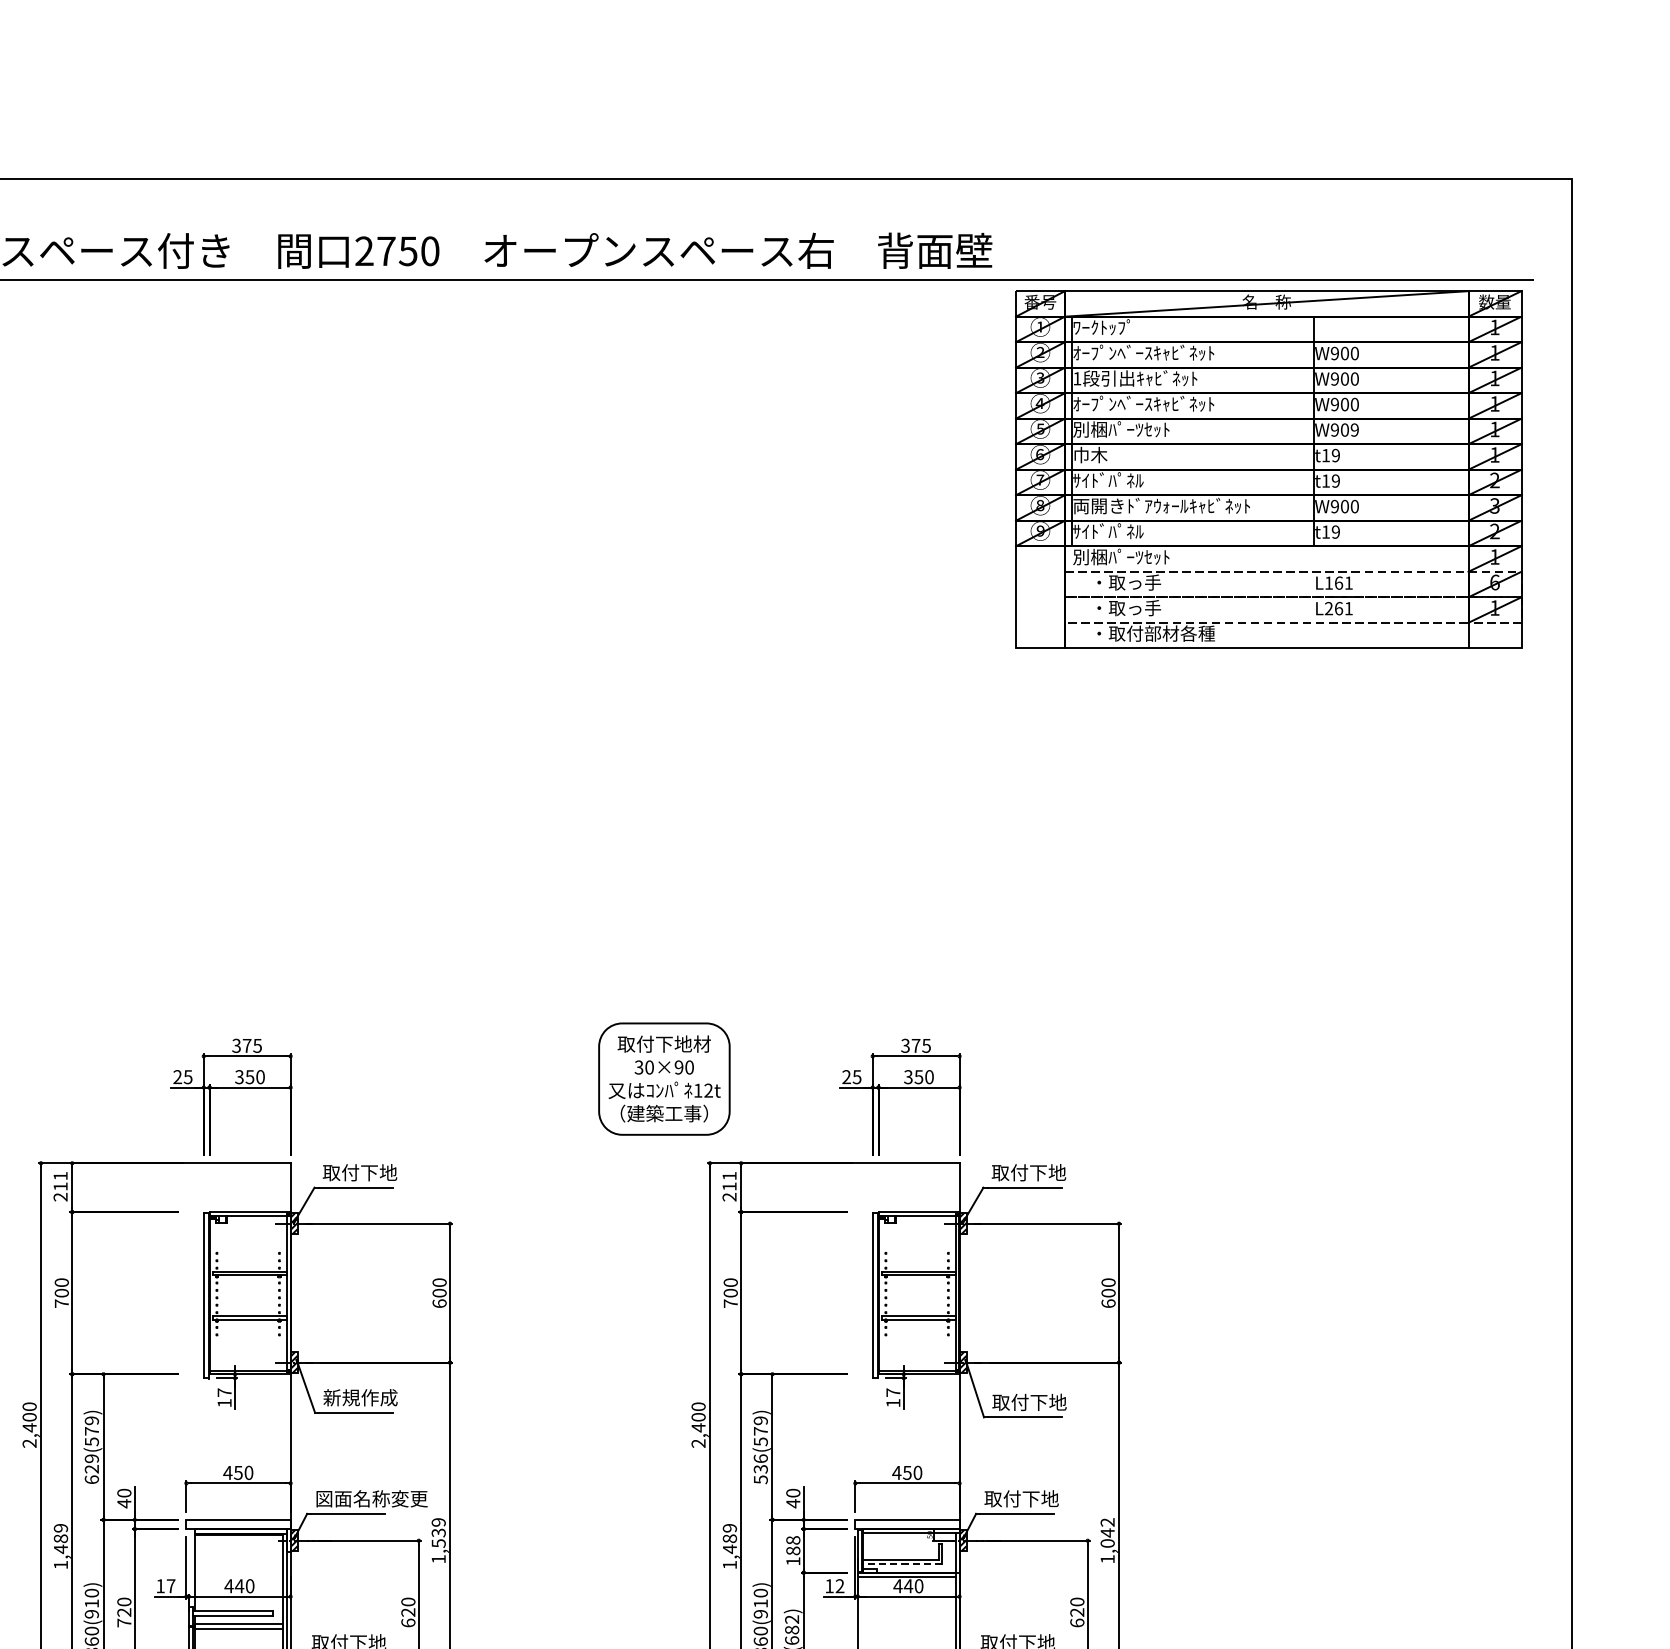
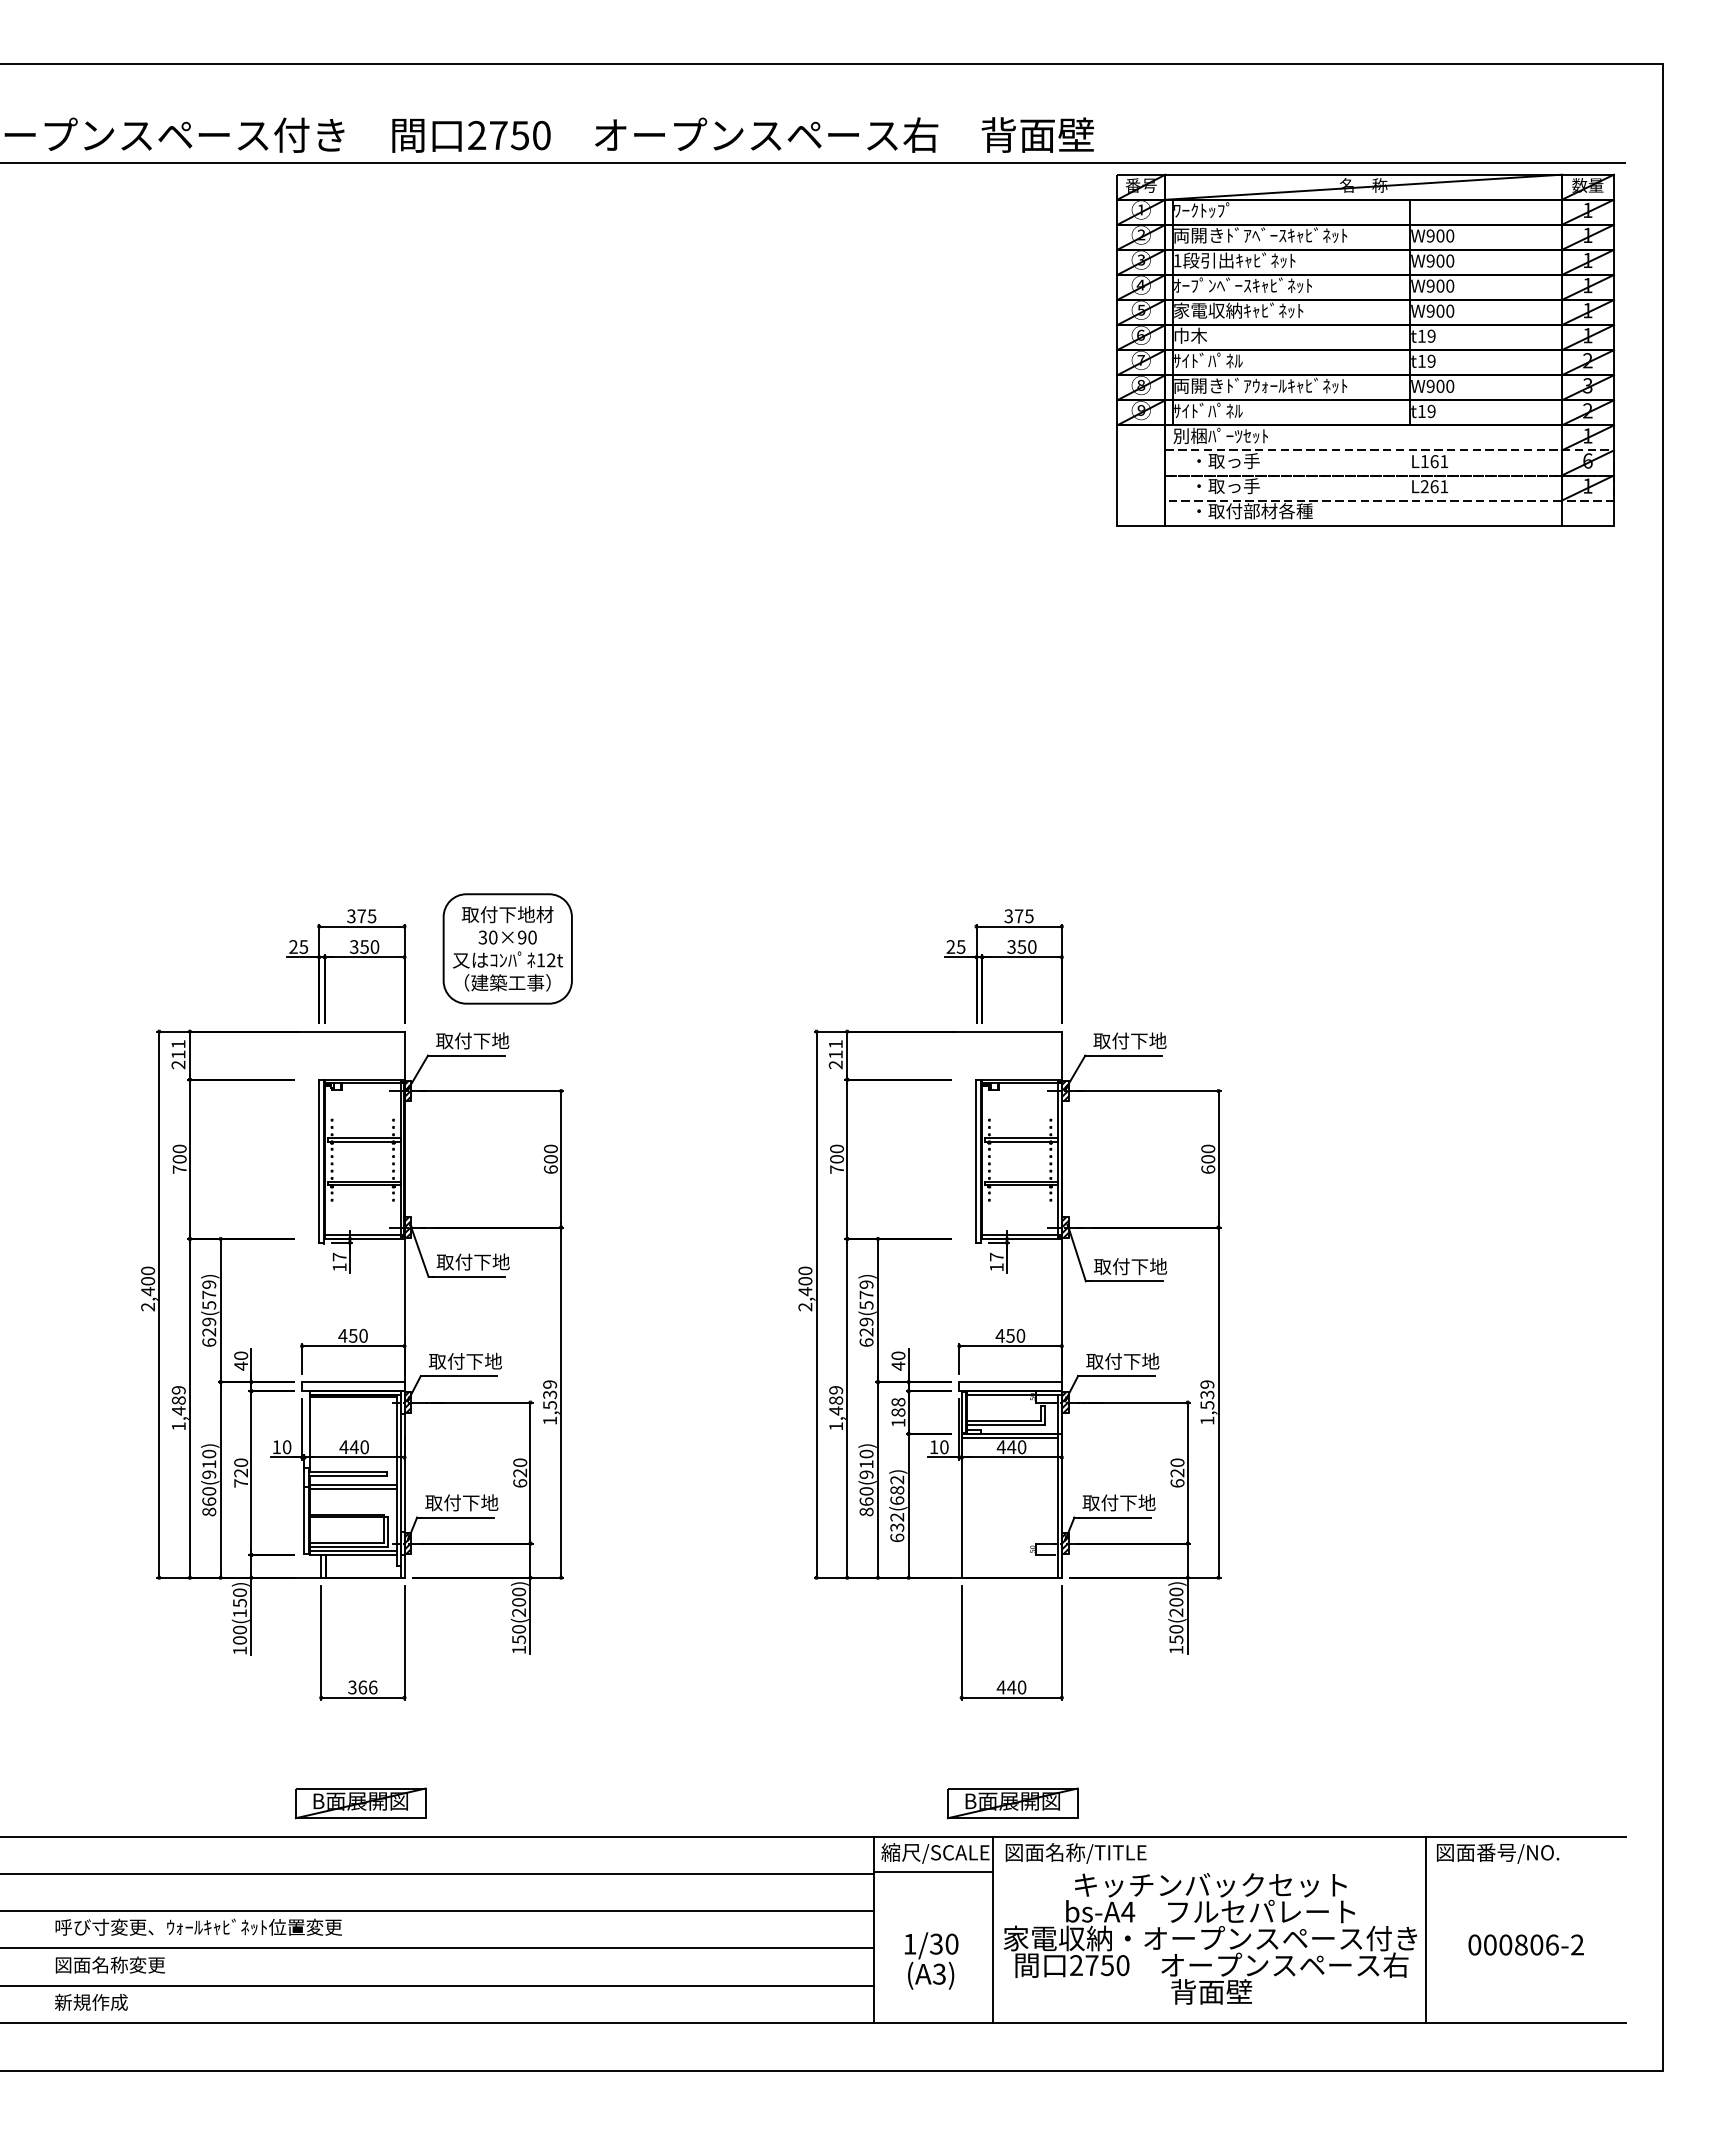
text: (1161, 353) -> (1260, 235), ｵｰﾌﾟﾝﾍﾞｰｽｷｬﾋﾞﾈｯﾄ -> 両開きﾄﾞｱﾍﾞｰｽｷｬﾋﾞﾈｯﾄ
text: (1139, 429) -> (1238, 310), 別梱ﾊﾟｰﾂｾｯﾄ -> 家電収納ｷｬﾋﾞﾈｯﾄ
text: (1355, 429) -> (1450, 310), W909 -> W900
part: (664, 1078) -> (507, 948), moved
text: (359, 1397) -> (472, 1261), 新規作成 -> 取付下地
text: (760, 1468) -> (866, 1331), 536(579) -> 629(579)
text: (372, 1497) -> (484, 1360), 図面名称変更 -> 取付下地
text: (1107, 1532) -> (1207, 1394), 1,042 -> 1,539
line: (903, 1564) -> (1006, 1425), dashed -> solid
text: (171, 1586) -> (287, 1447), 17 -> 10
text: (840, 1586) -> (944, 1447), 12 -> 10

